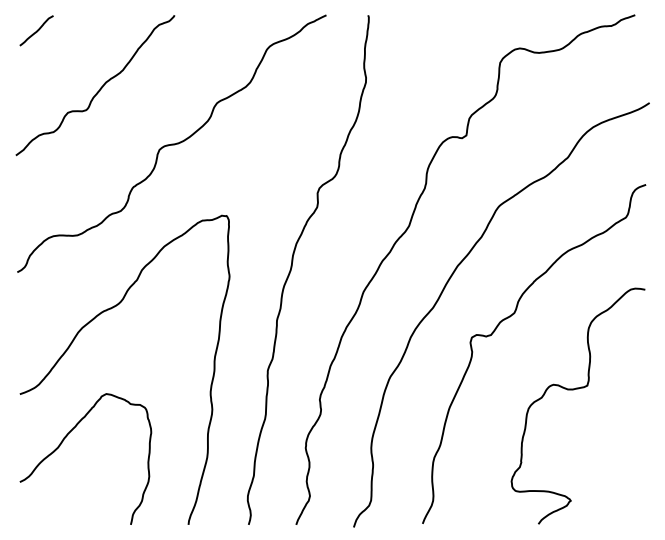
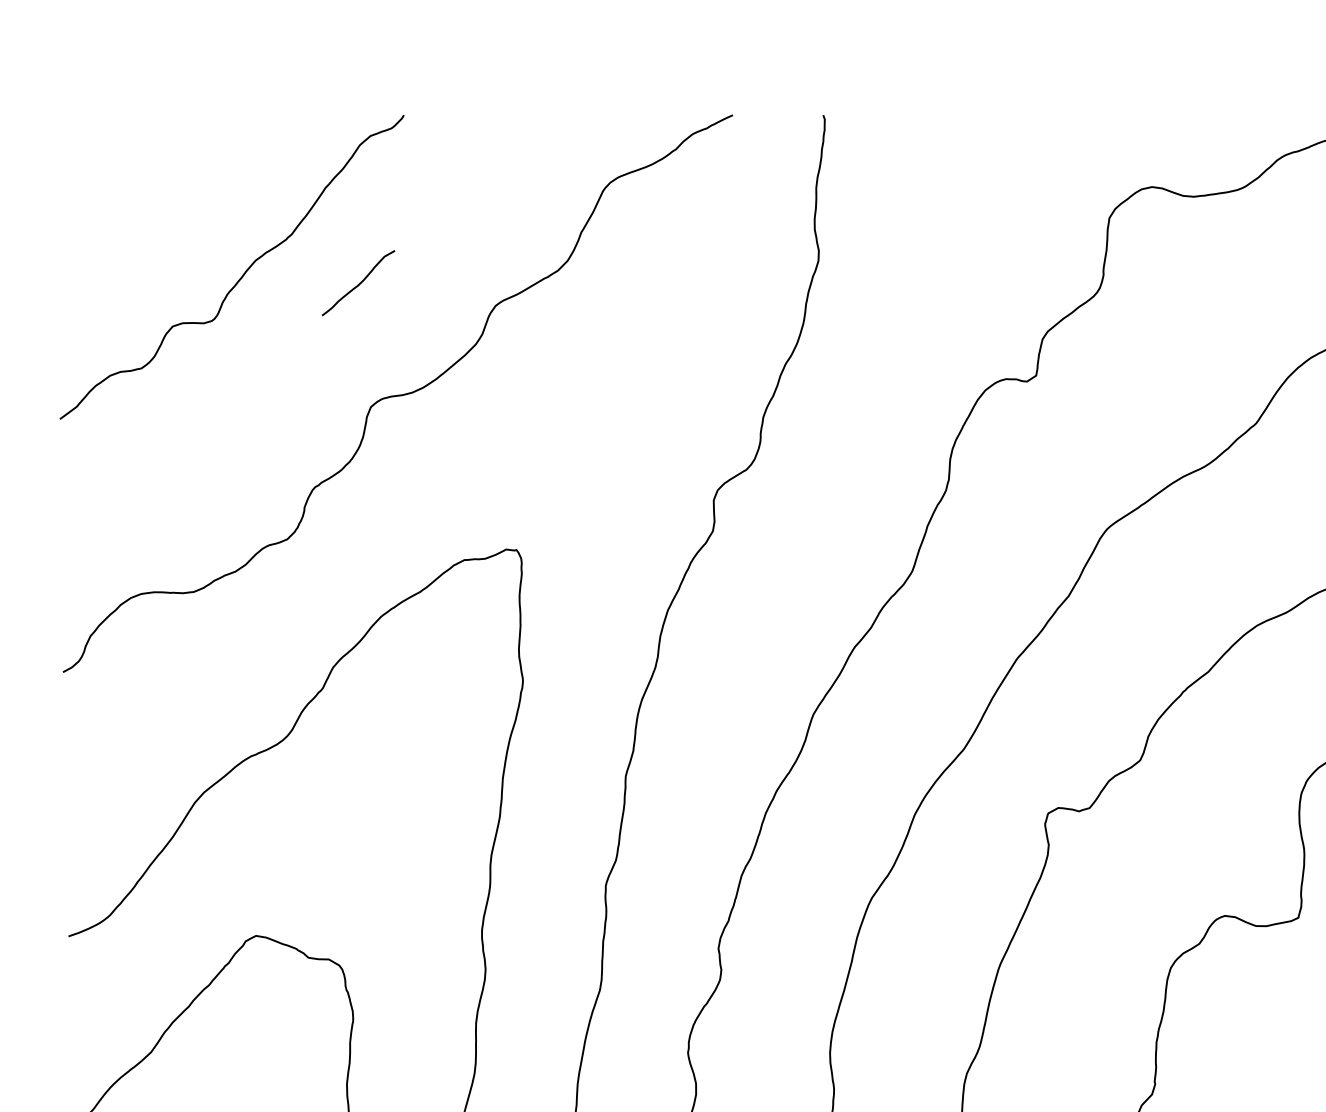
curve: (36, 30) -> (358, 282), moved

